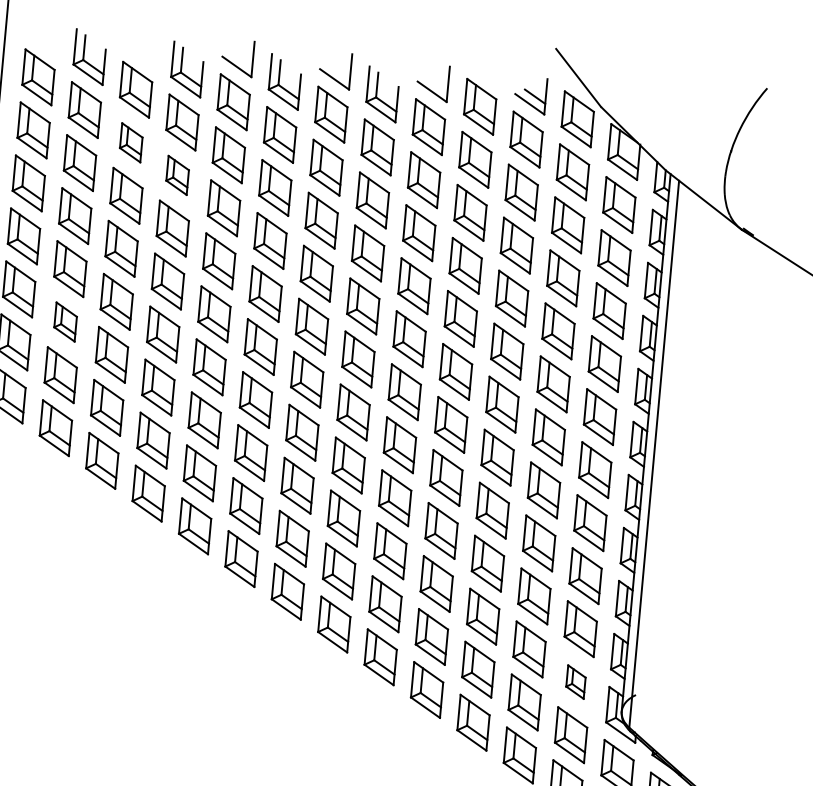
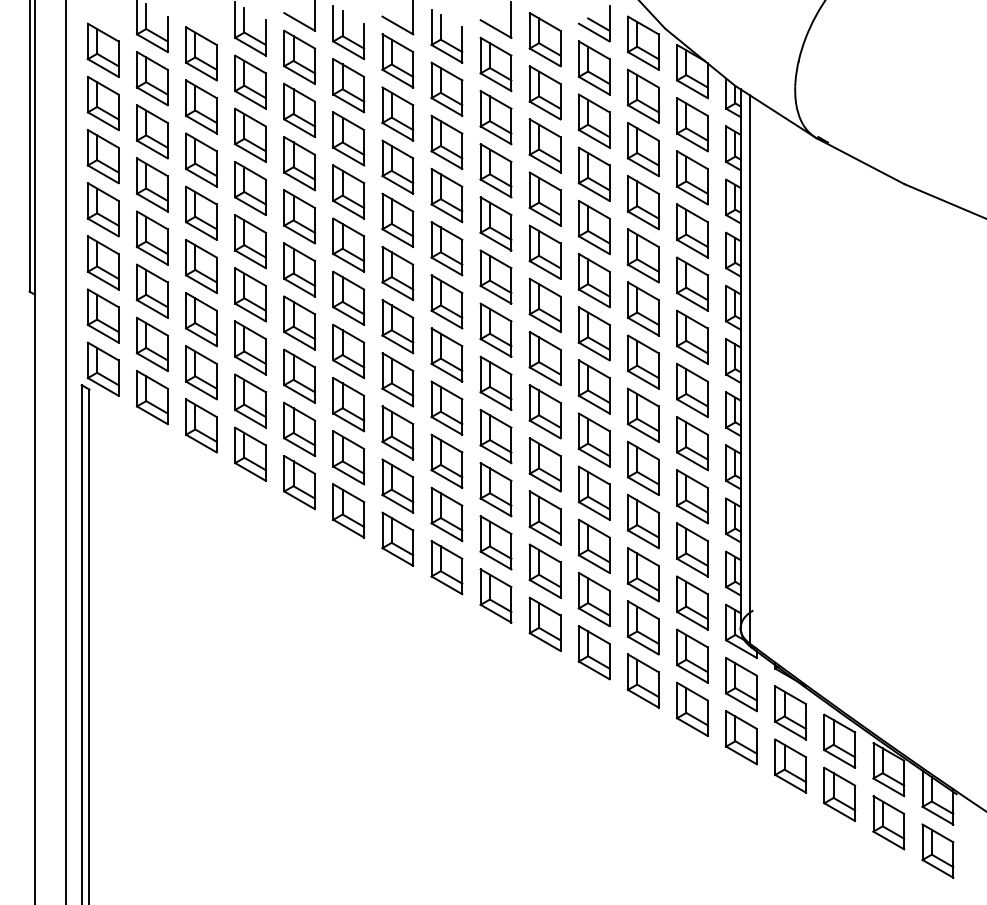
part: (131, 142) -> (201, 106), size x1.43
part: (177, 174) -> (250, 134), size x1.43
part: (65, 321) -> (152, 290), size x1.43
part: (576, 681) -> (692, 602), size x1.67

